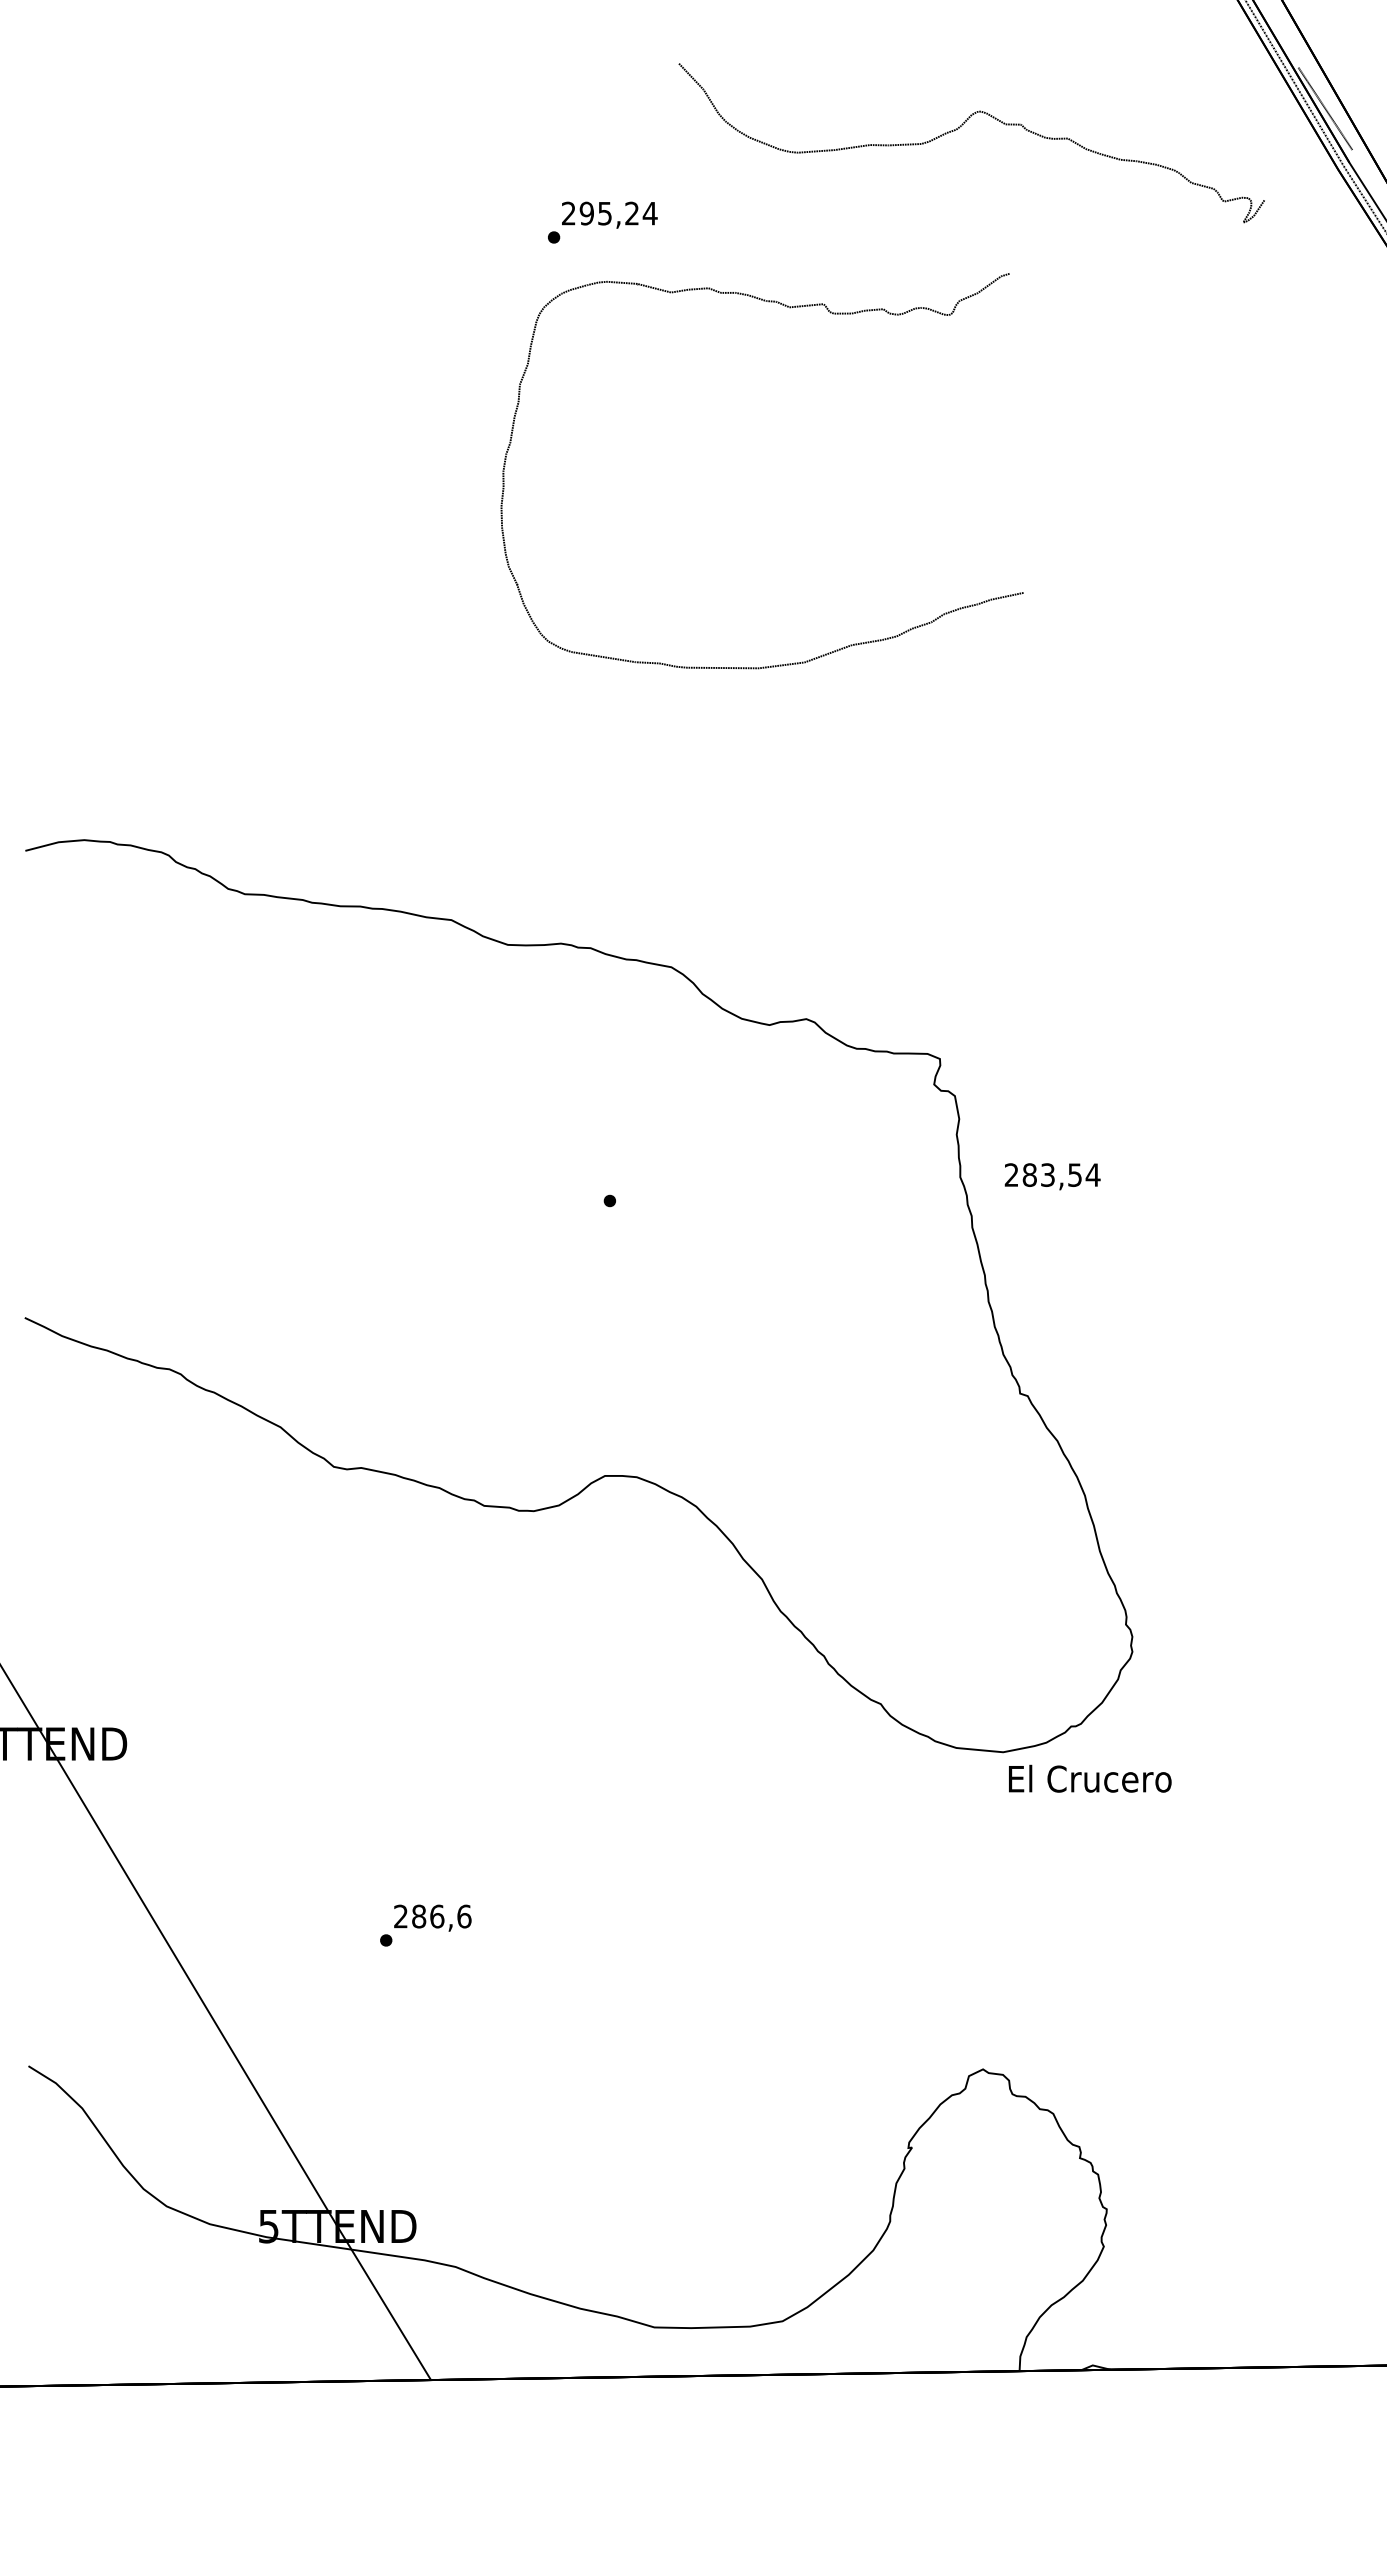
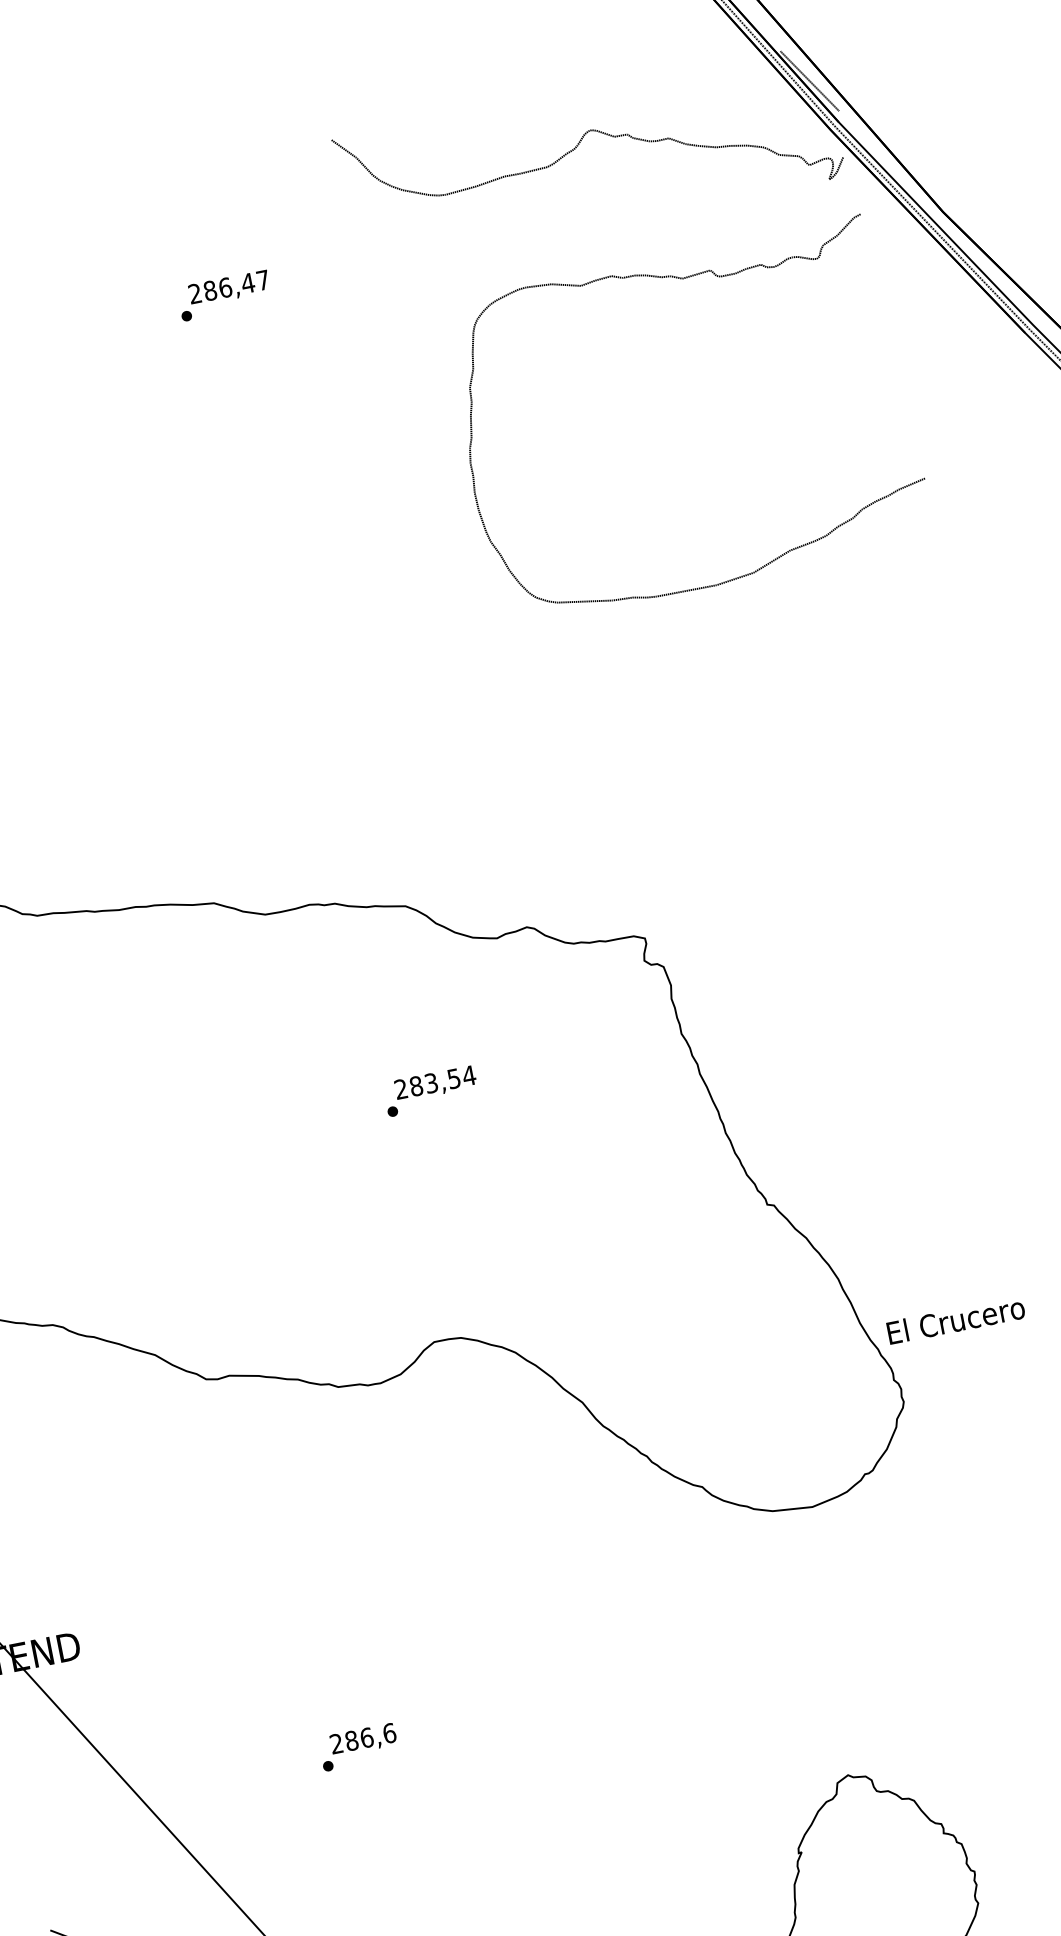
curve: (959, 128) -> (576, 147), moved
text: (618, 213) -> (236, 285), 295,24 -> 286,47
curve: (789, 308) -> (682, 279), moved
text: (1052, 1176) -> (435, 1083), moved
text: (1090, 1778) -> (956, 1319), moved

